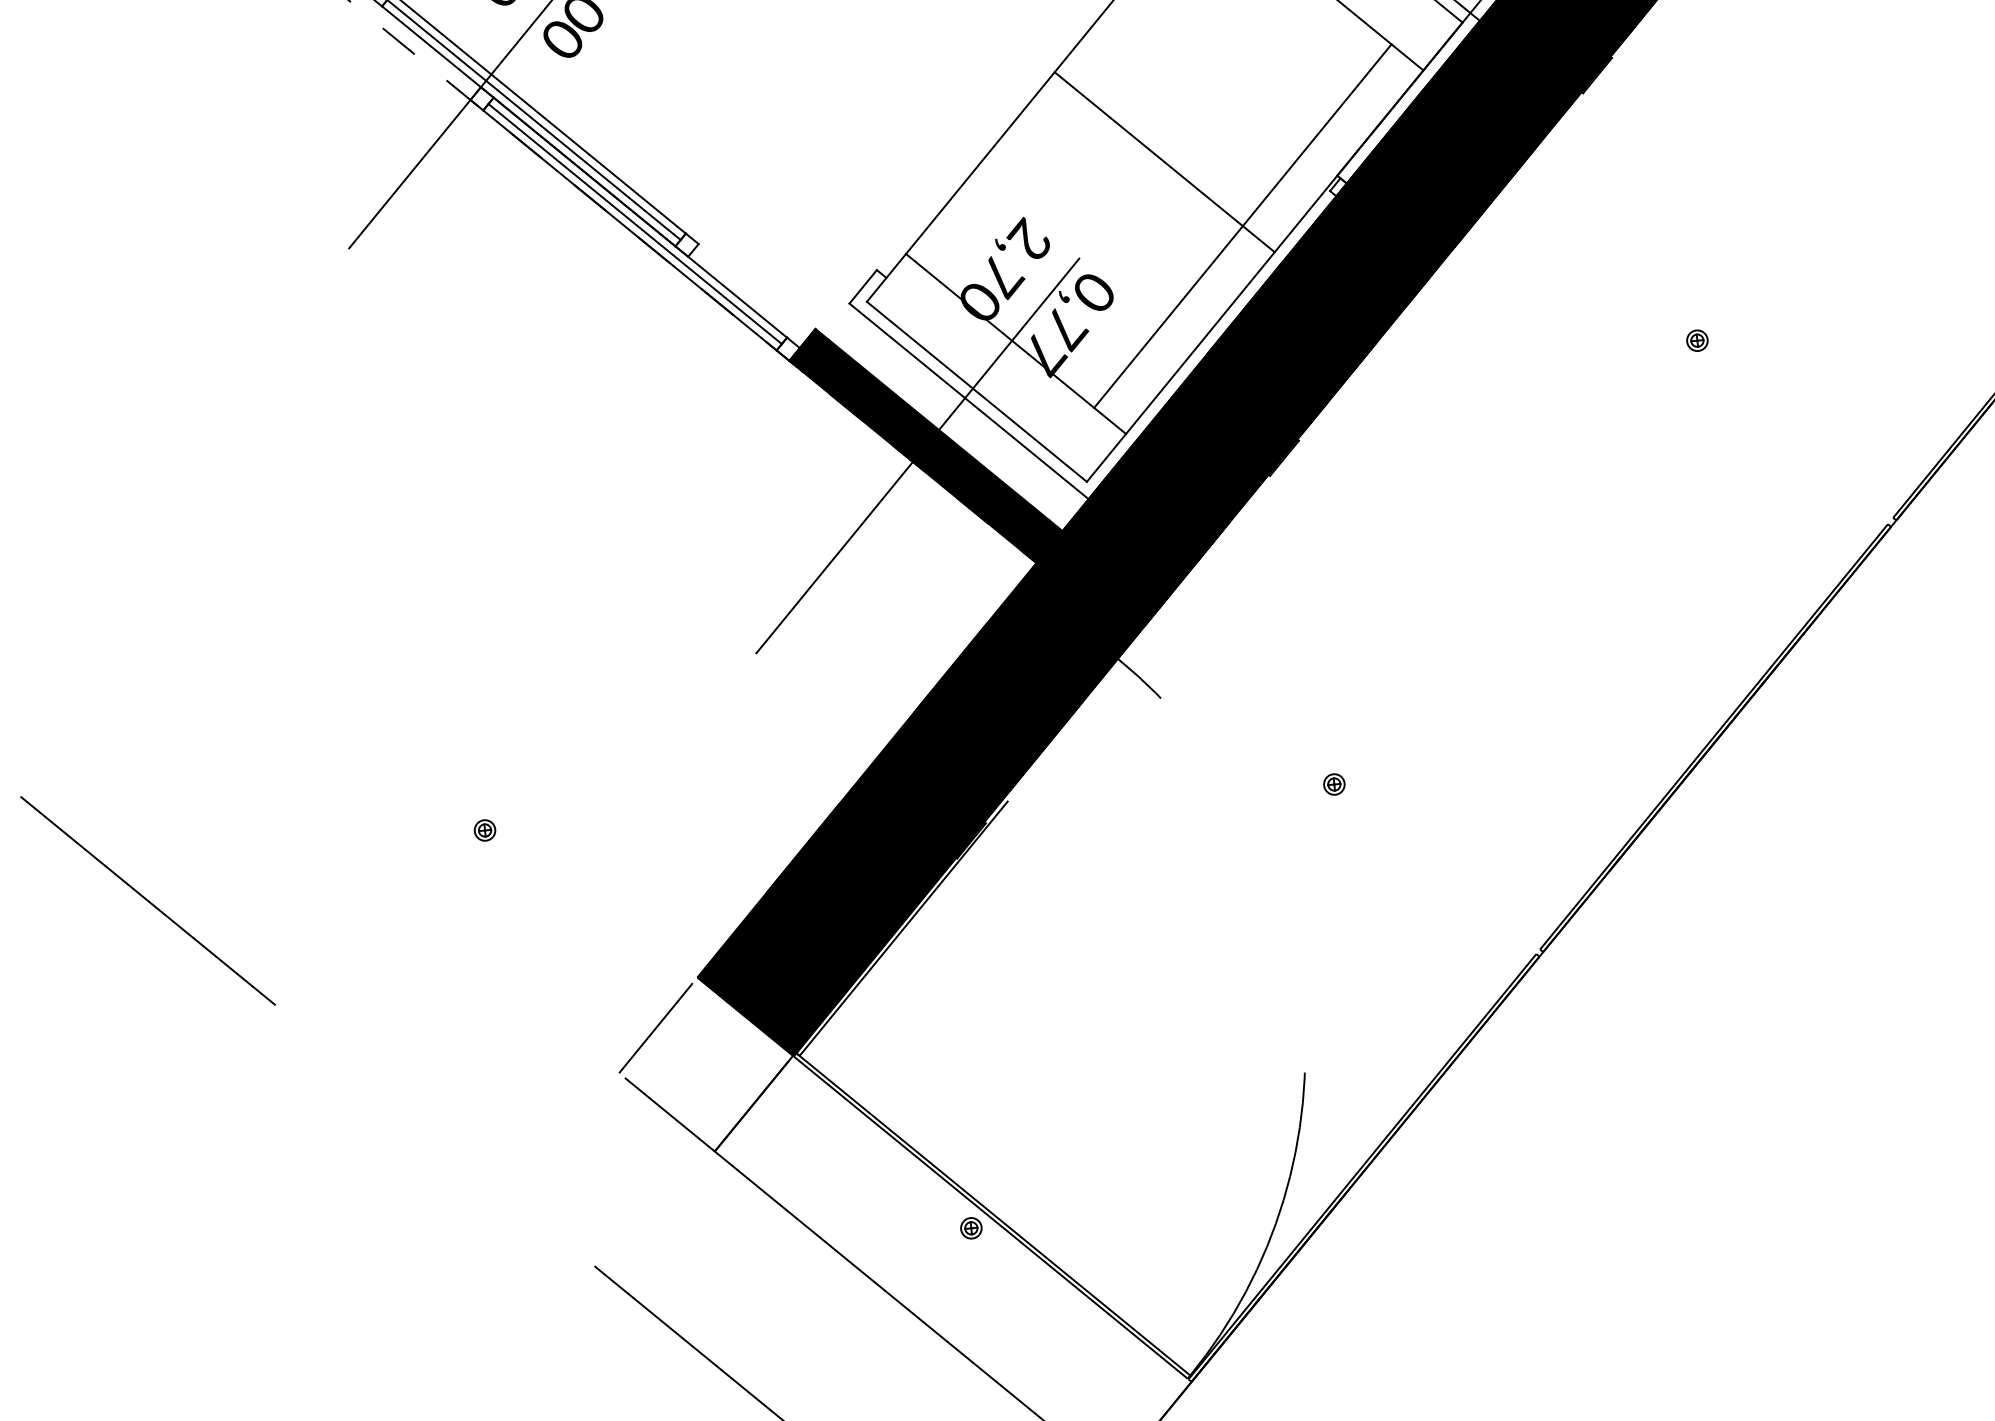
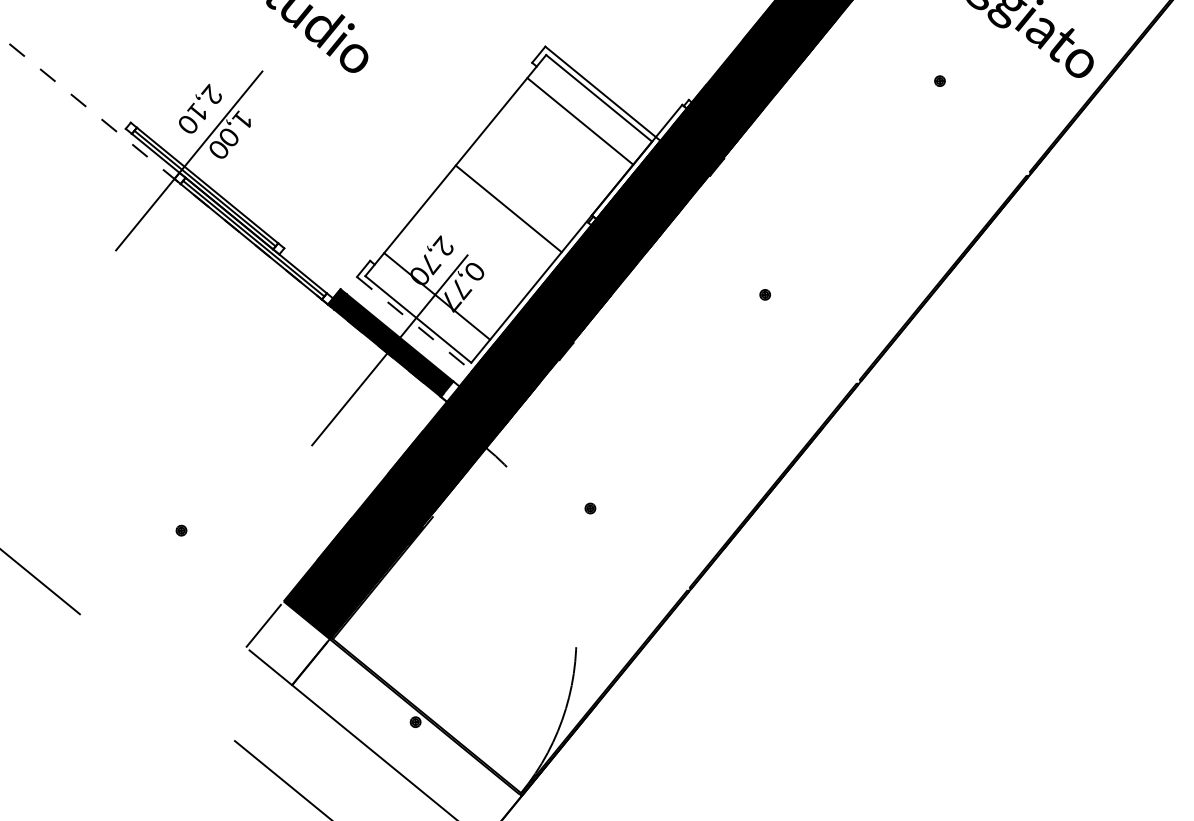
line: (1241, 225) -> (545, 239), removed
line: (968, 402) -> (414, 324), solid -> dashed
fill: (1041, 541) -> (449, 391), removed

